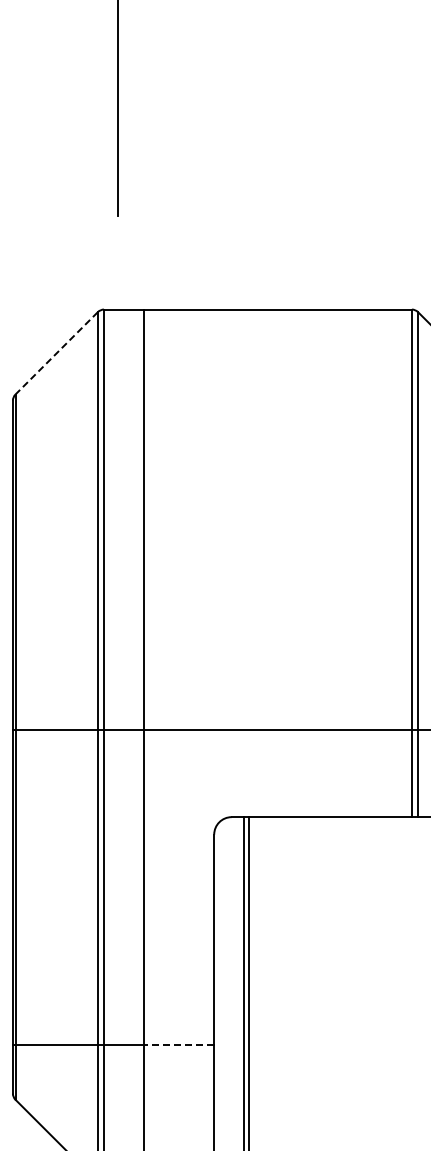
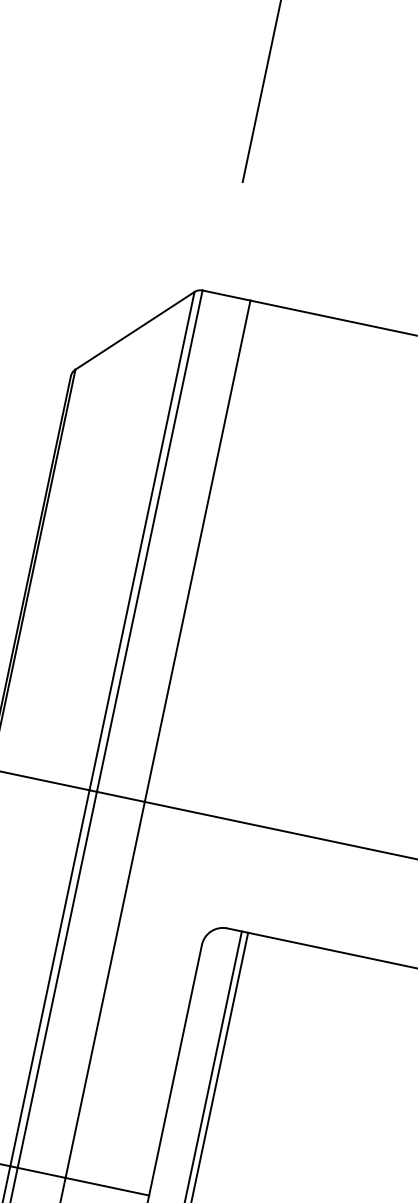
line: (56, 353) -> (134, 330), dashed -> solid
line: (178, 1044) -> (106, 1186), dashed -> solid

